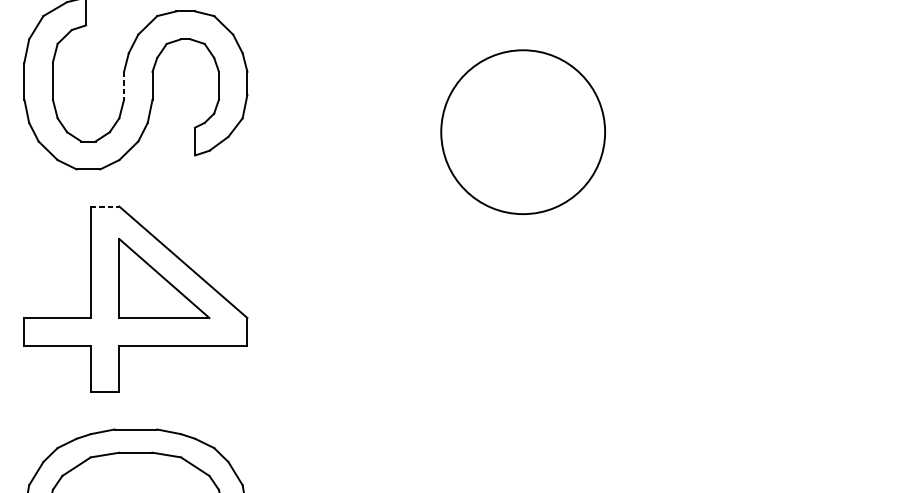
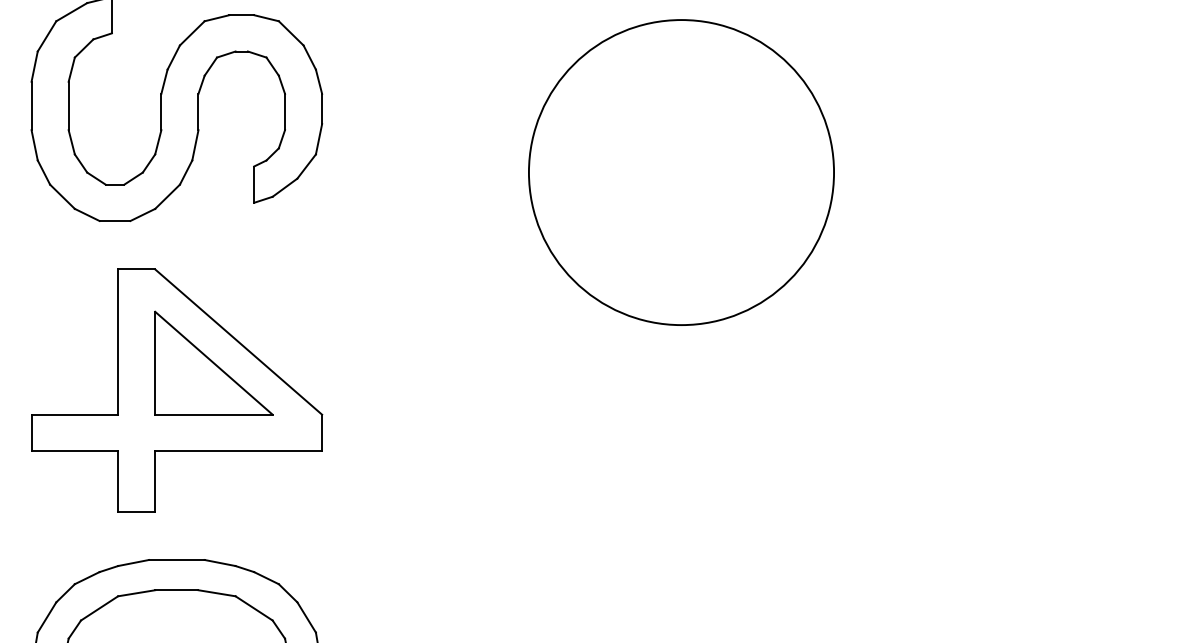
line: (124, 86) -> (161, 112), dashed -> solid
circle: (523, 132) -> (681, 172), size x1.43
line: (104, 206) -> (136, 269), dashed -> solid

